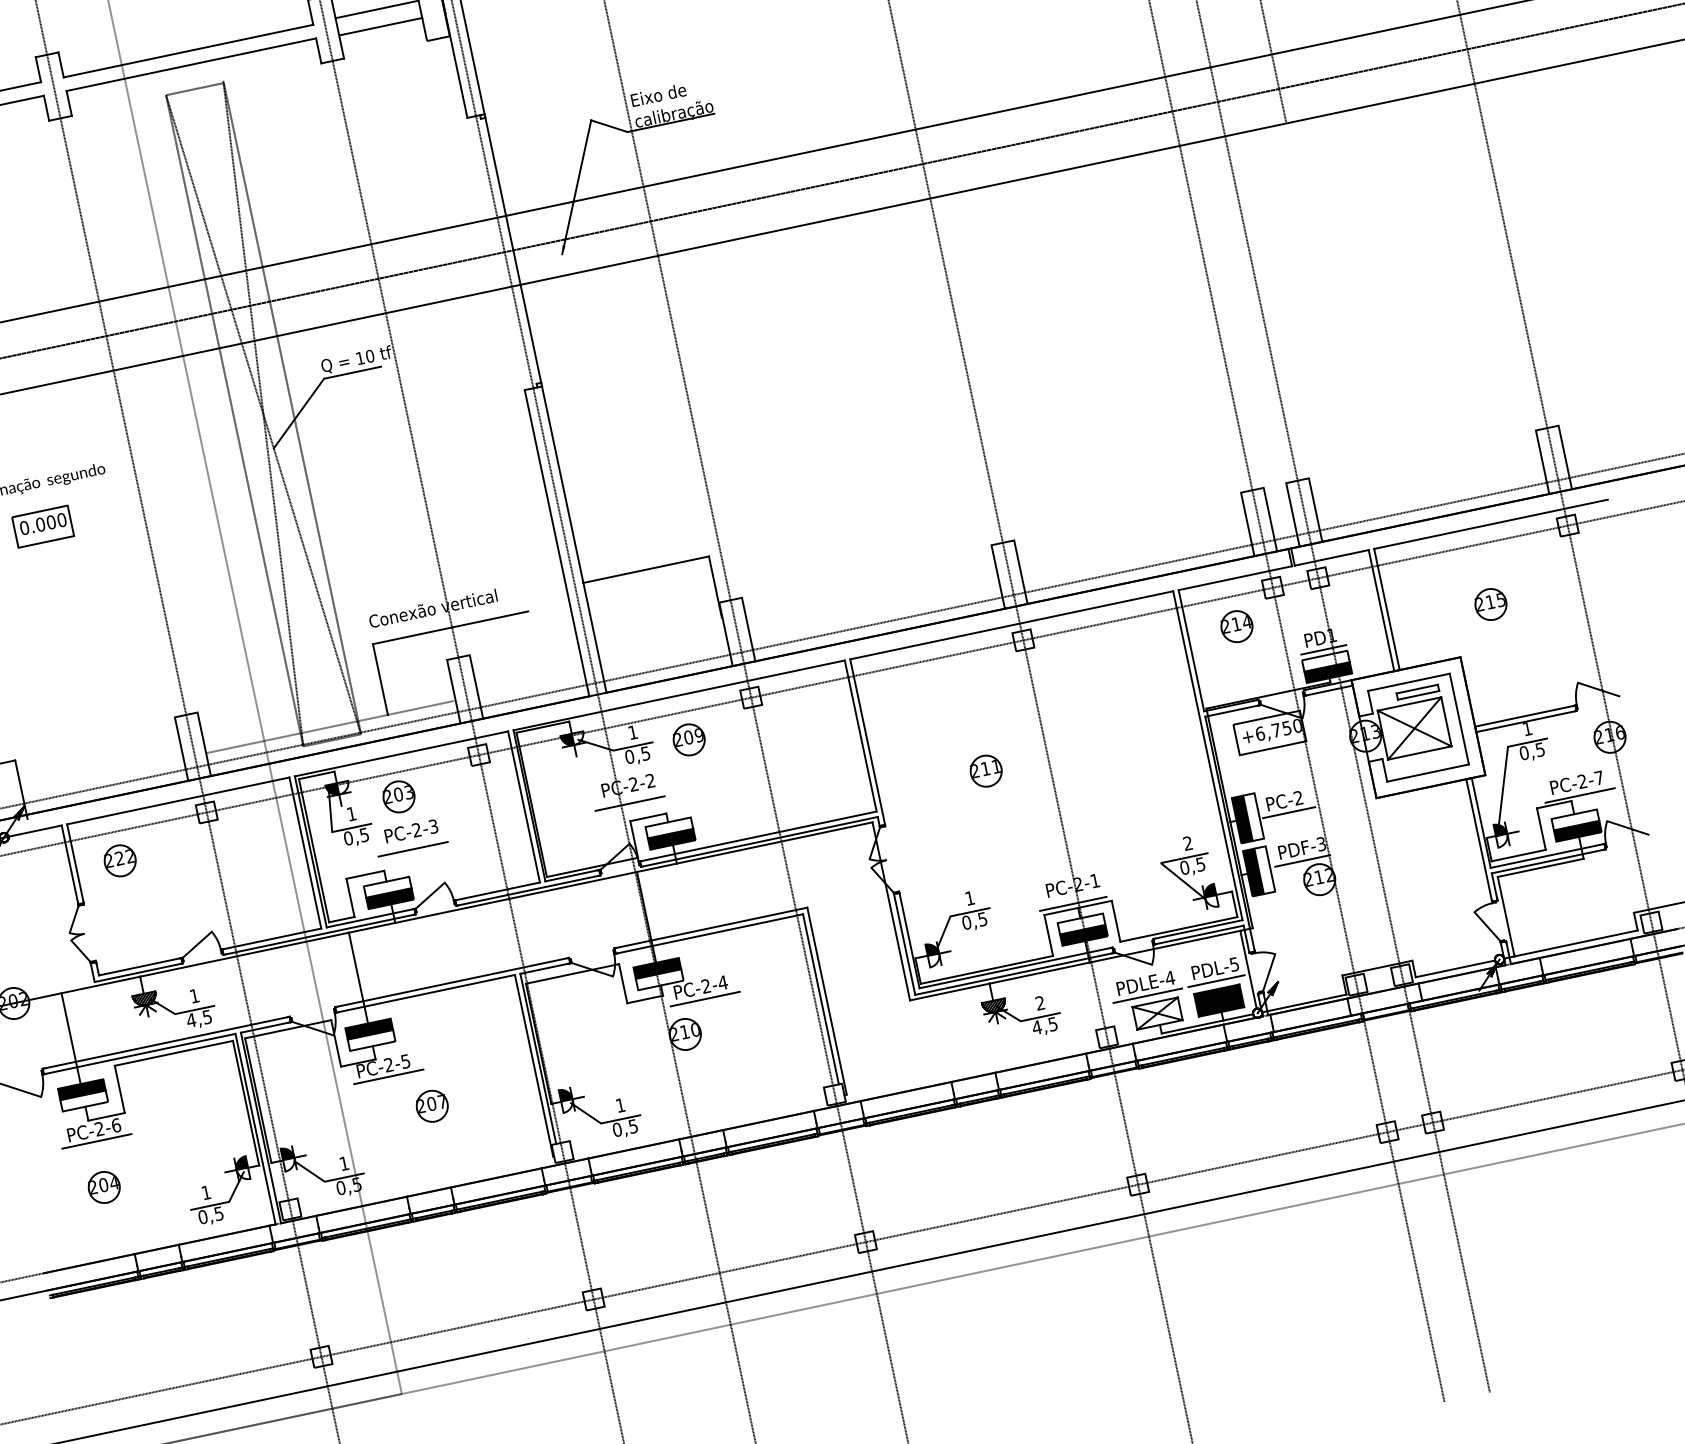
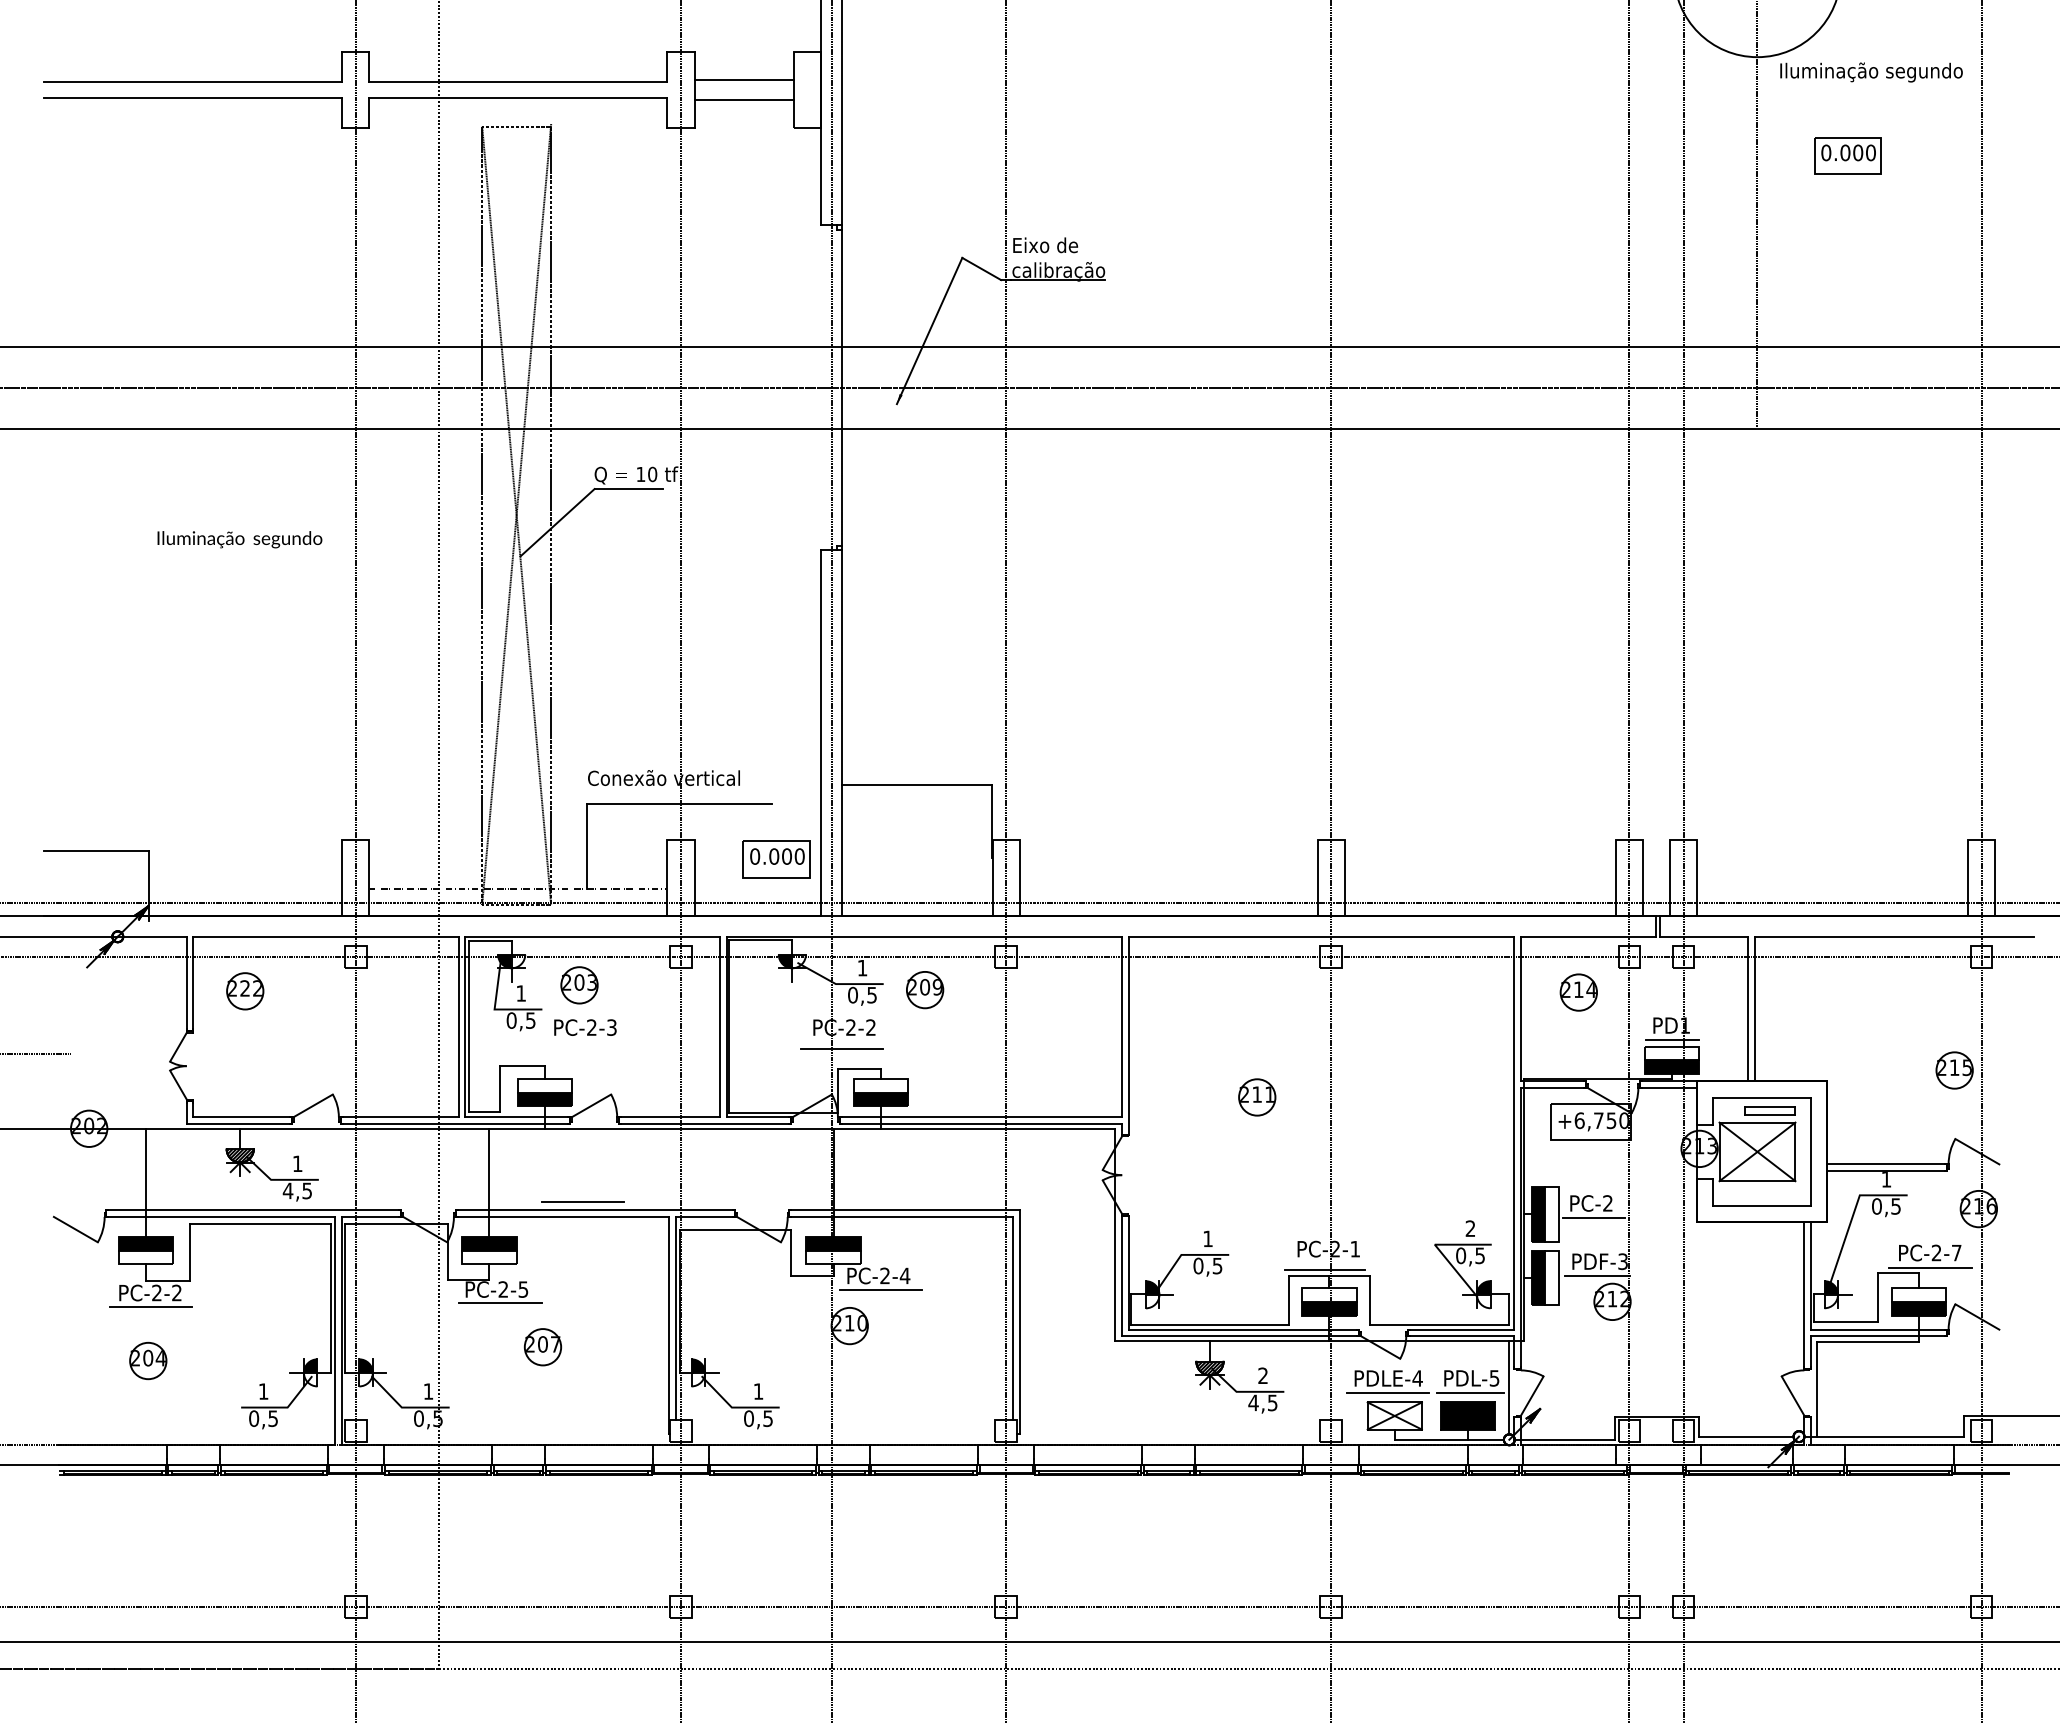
part: (43, 526) -> (776, 859), moved
part: (1490, 604) -> (1954, 1070), moved
line: (412, 849) -> (582, 1201), moved
text: (116, 1124) -> (177, 1292), PC-2-6 -> PC-2-2

